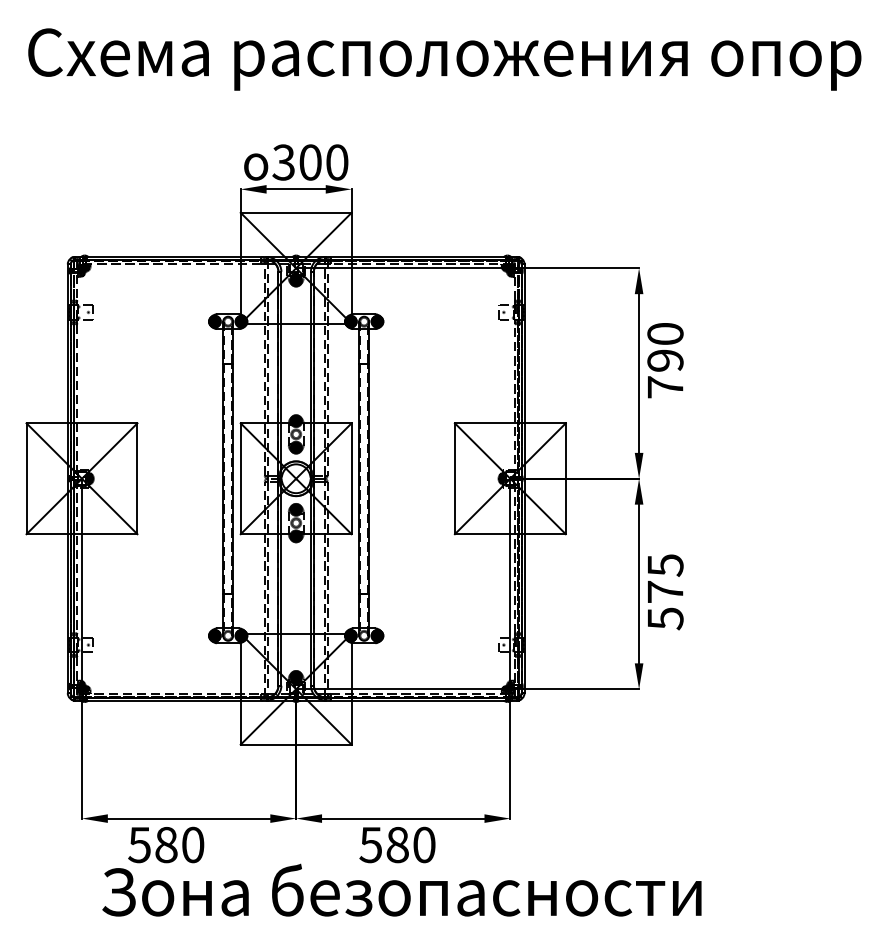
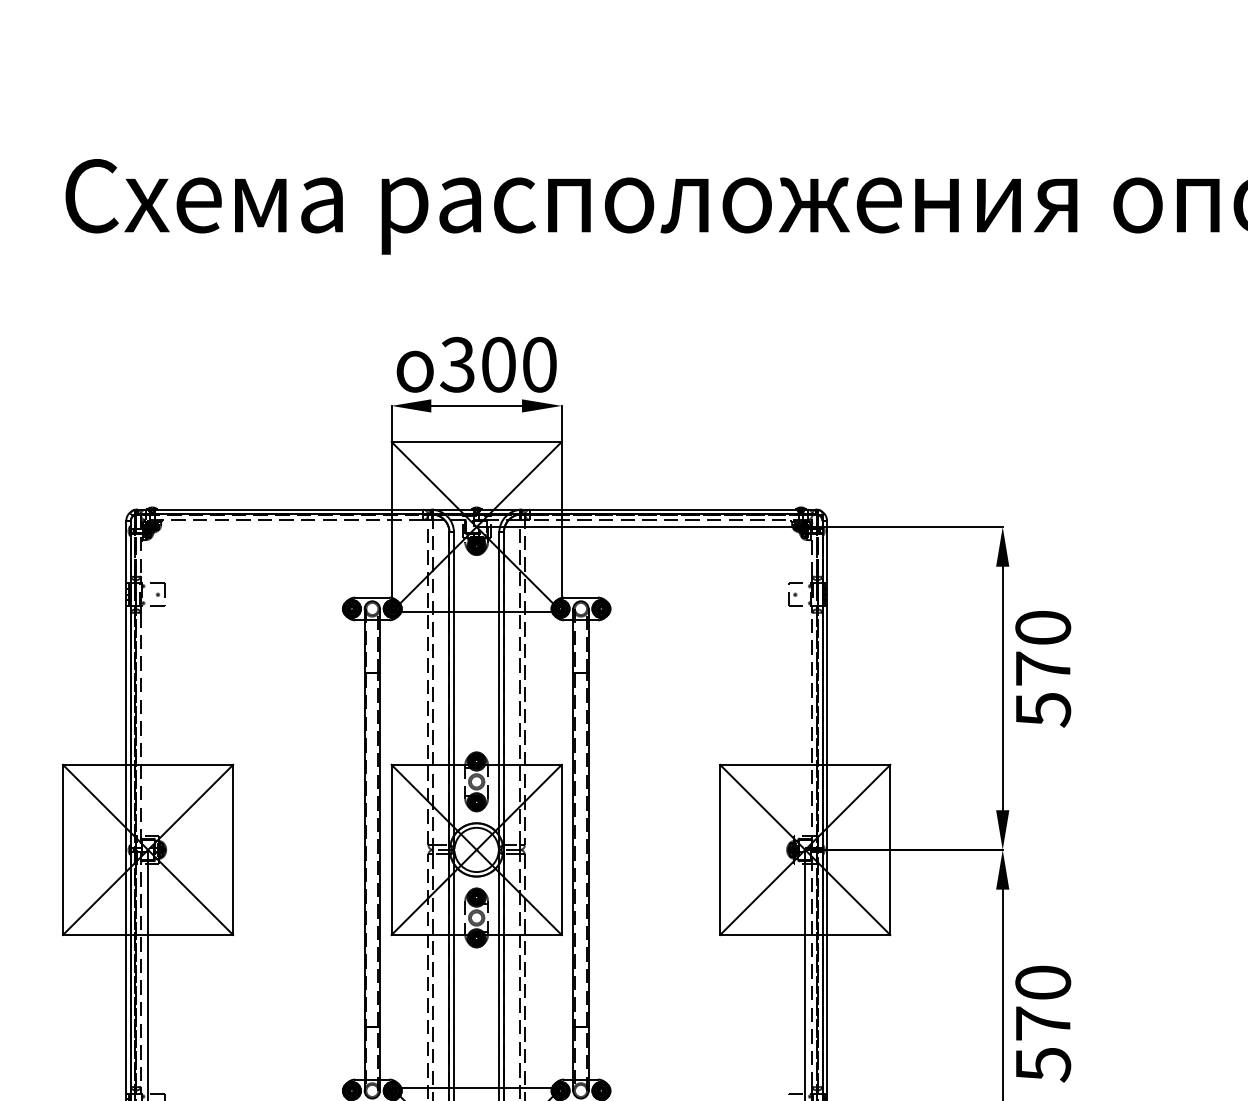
text: (665, 373) -> (1043, 688), 790 -> 570
text: (665, 565) -> (1043, 982), 575 -> 570

